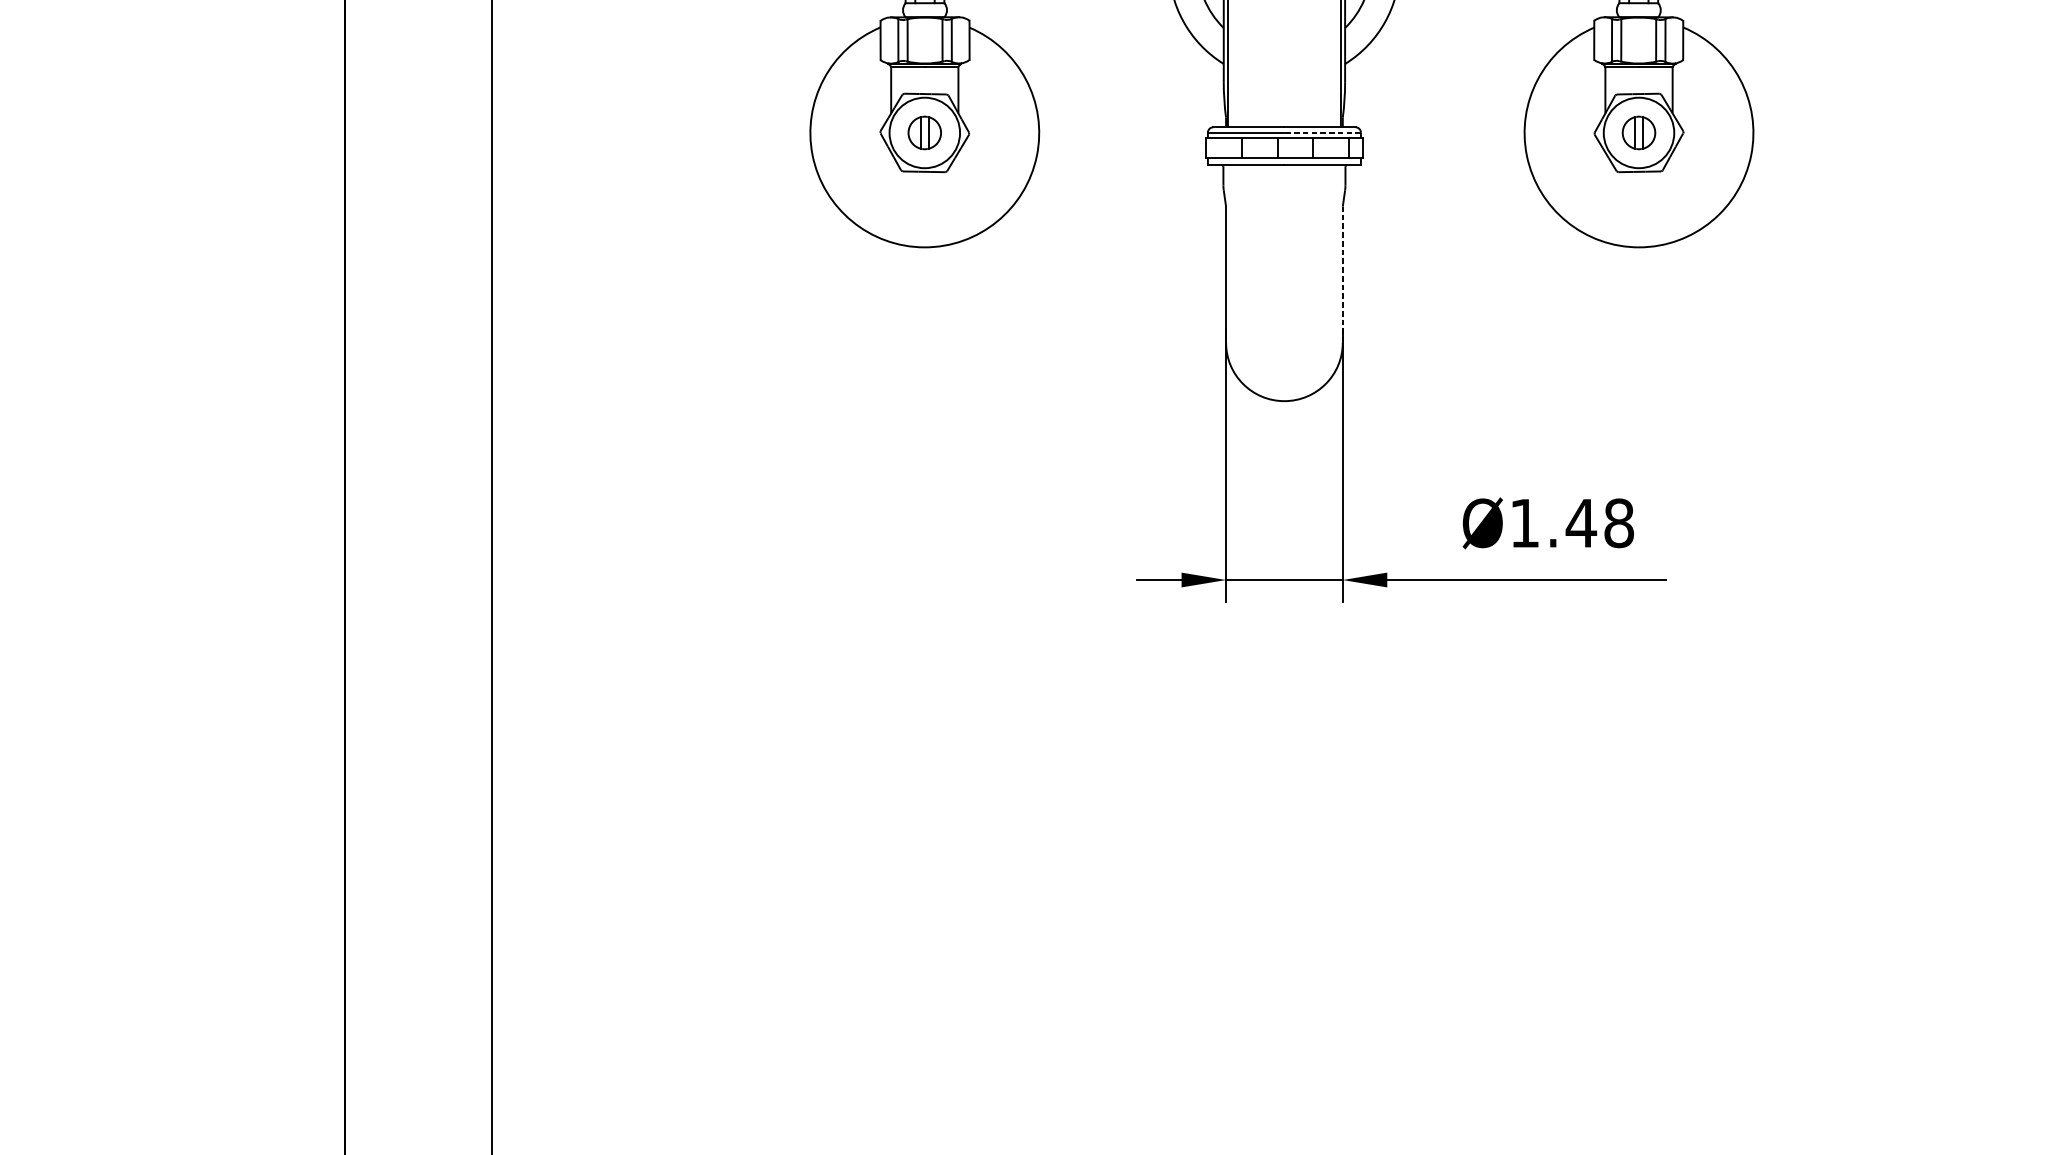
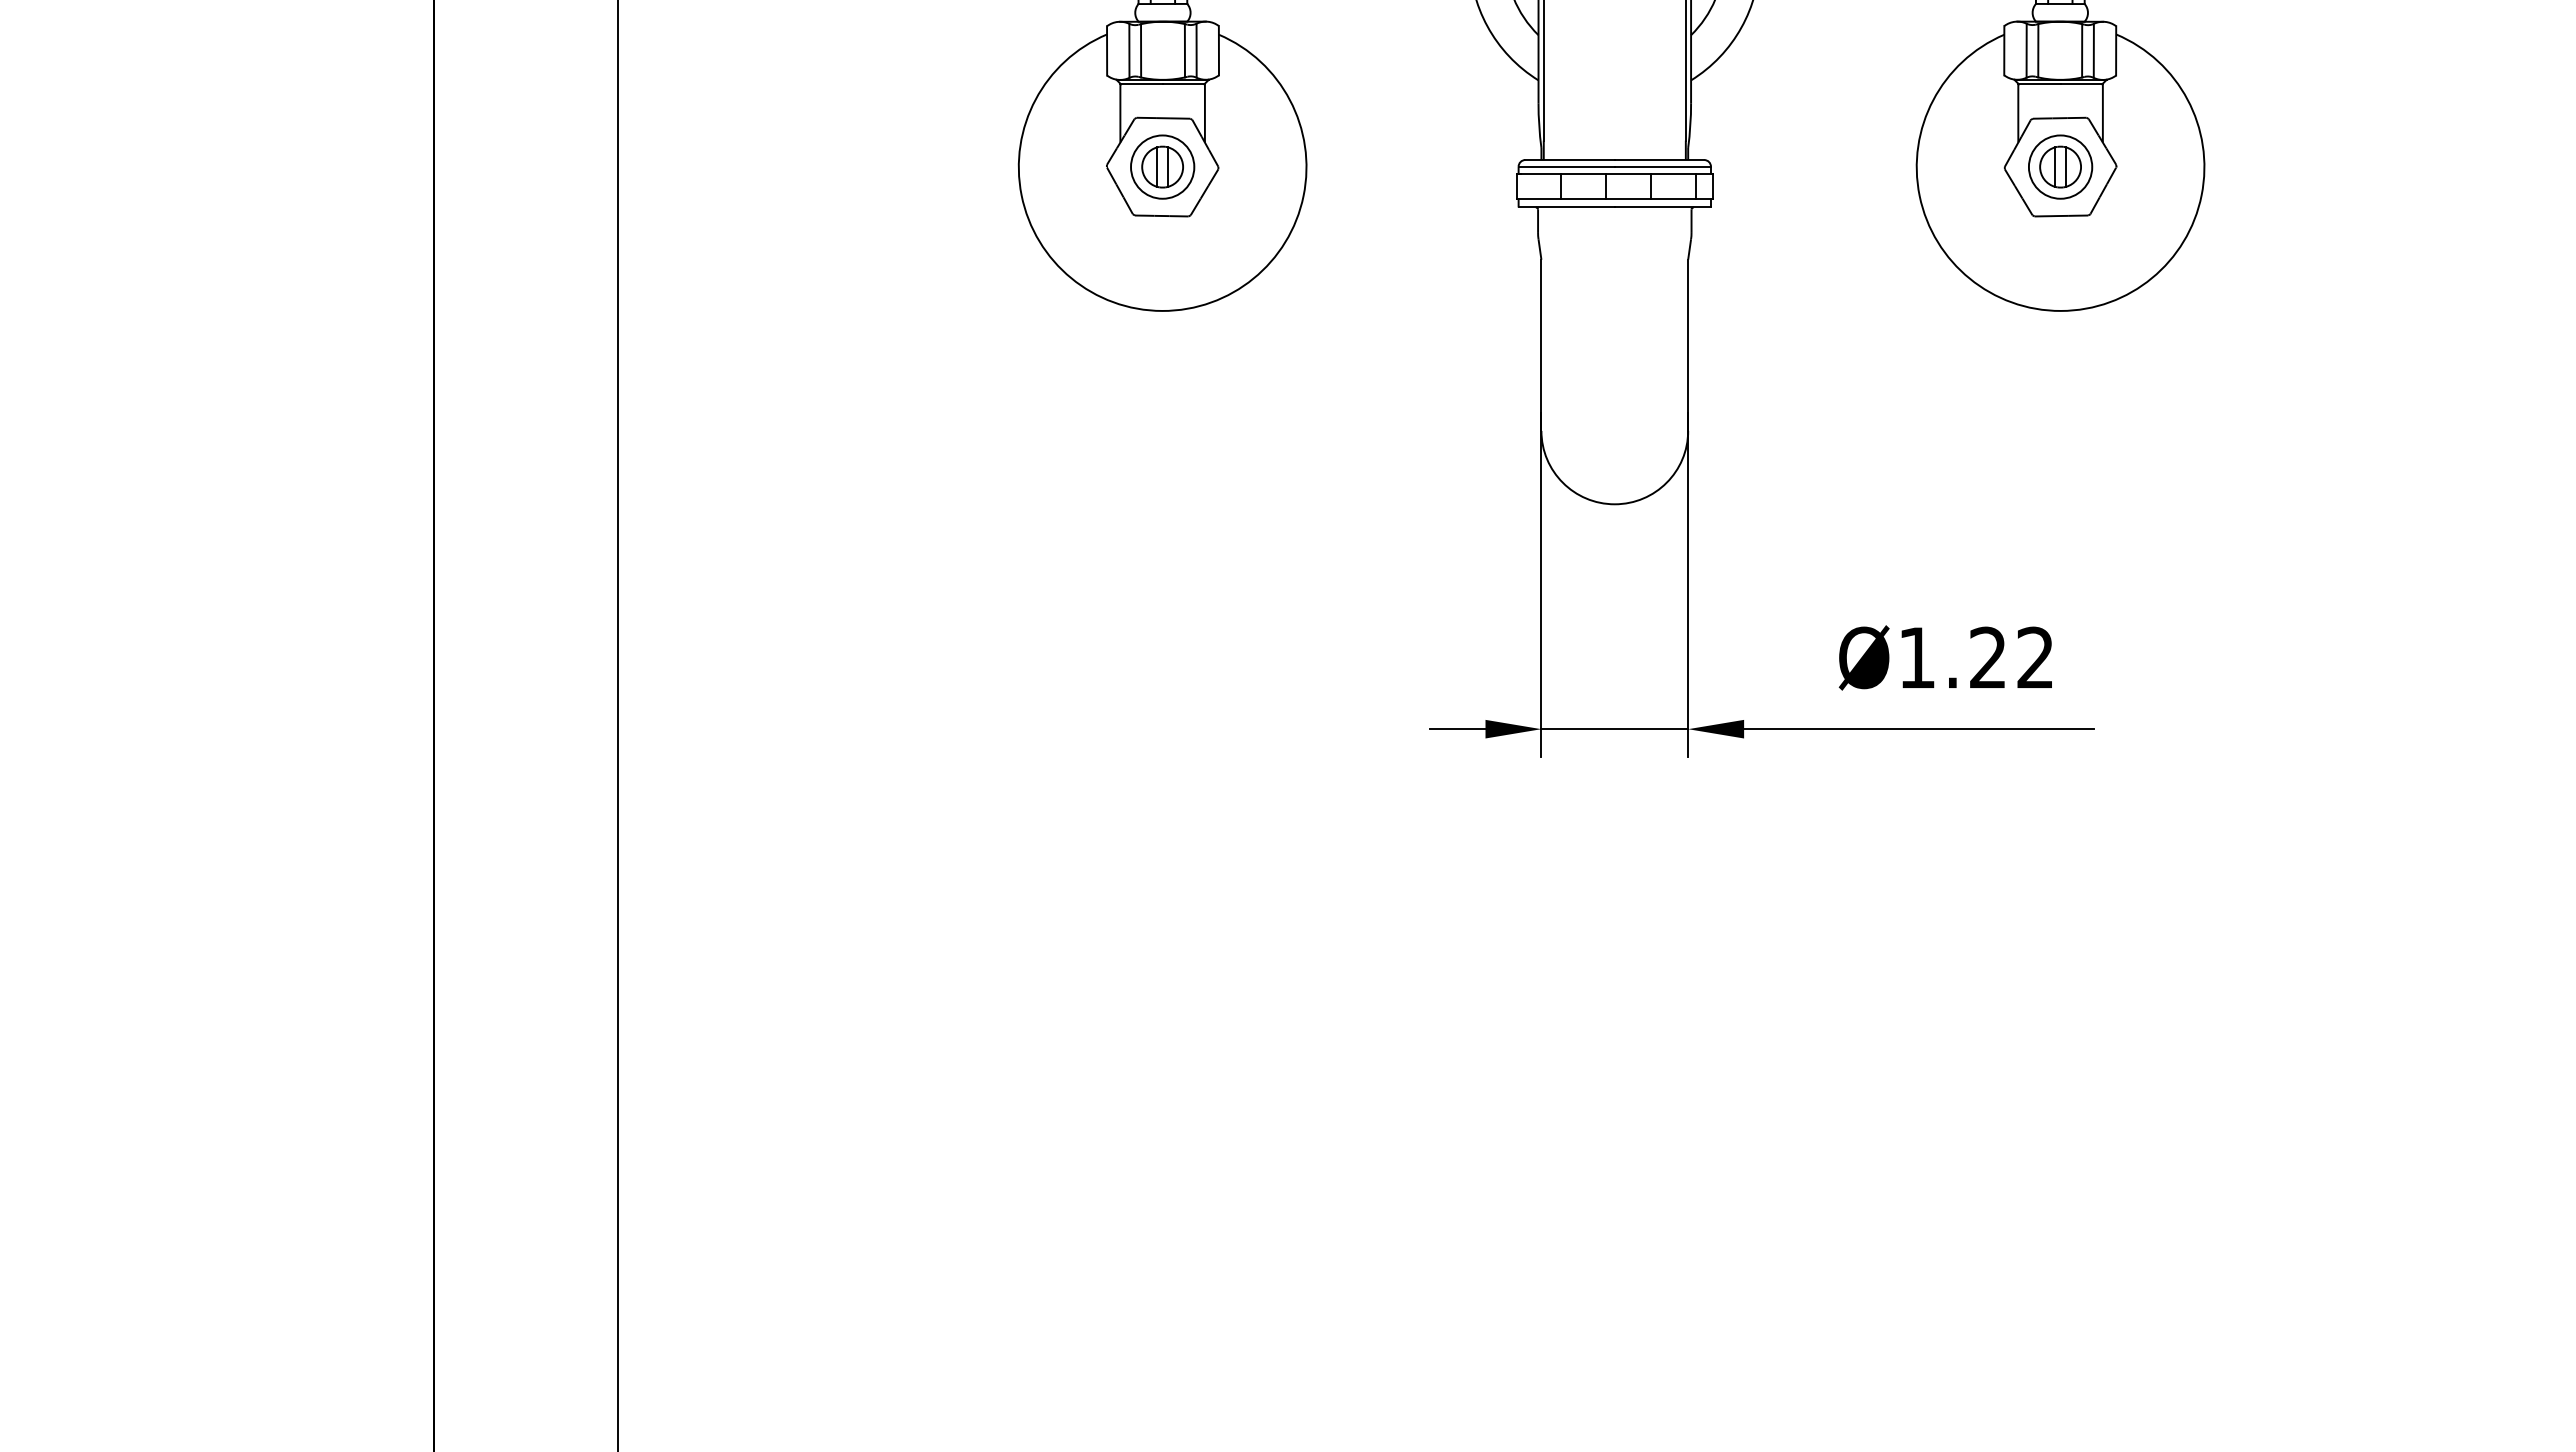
circle: (924, 132) -> (1162, 166), size x0.71
line: (1322, 132) -> (1662, 166), dashed -> solid
circle: (1638, 132) -> (2060, 166), size x0.71
line: (1343, 274) -> (1688, 345), dashed -> solid
text: (1599, 523) -> (2011, 657), Ø1.48 -> Ø1.22

